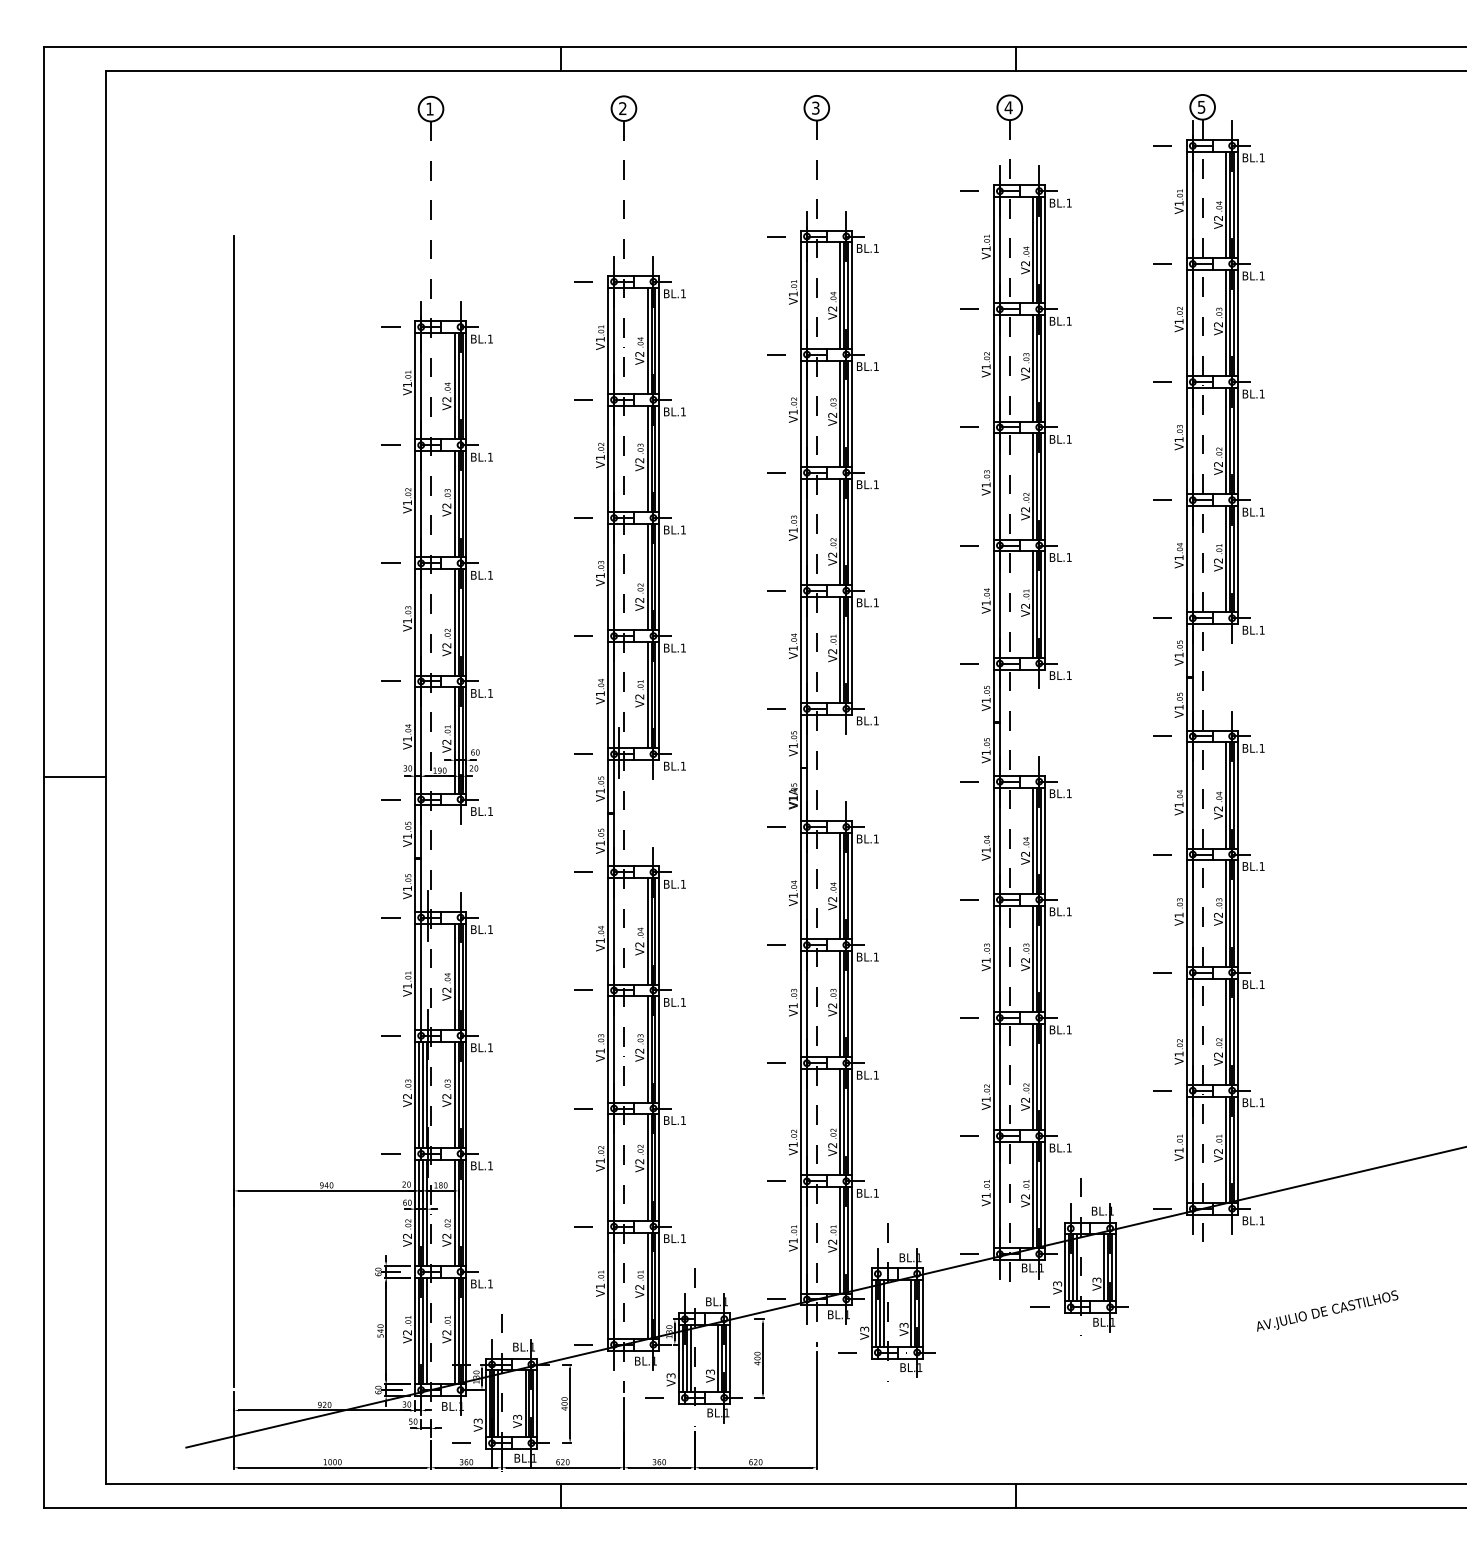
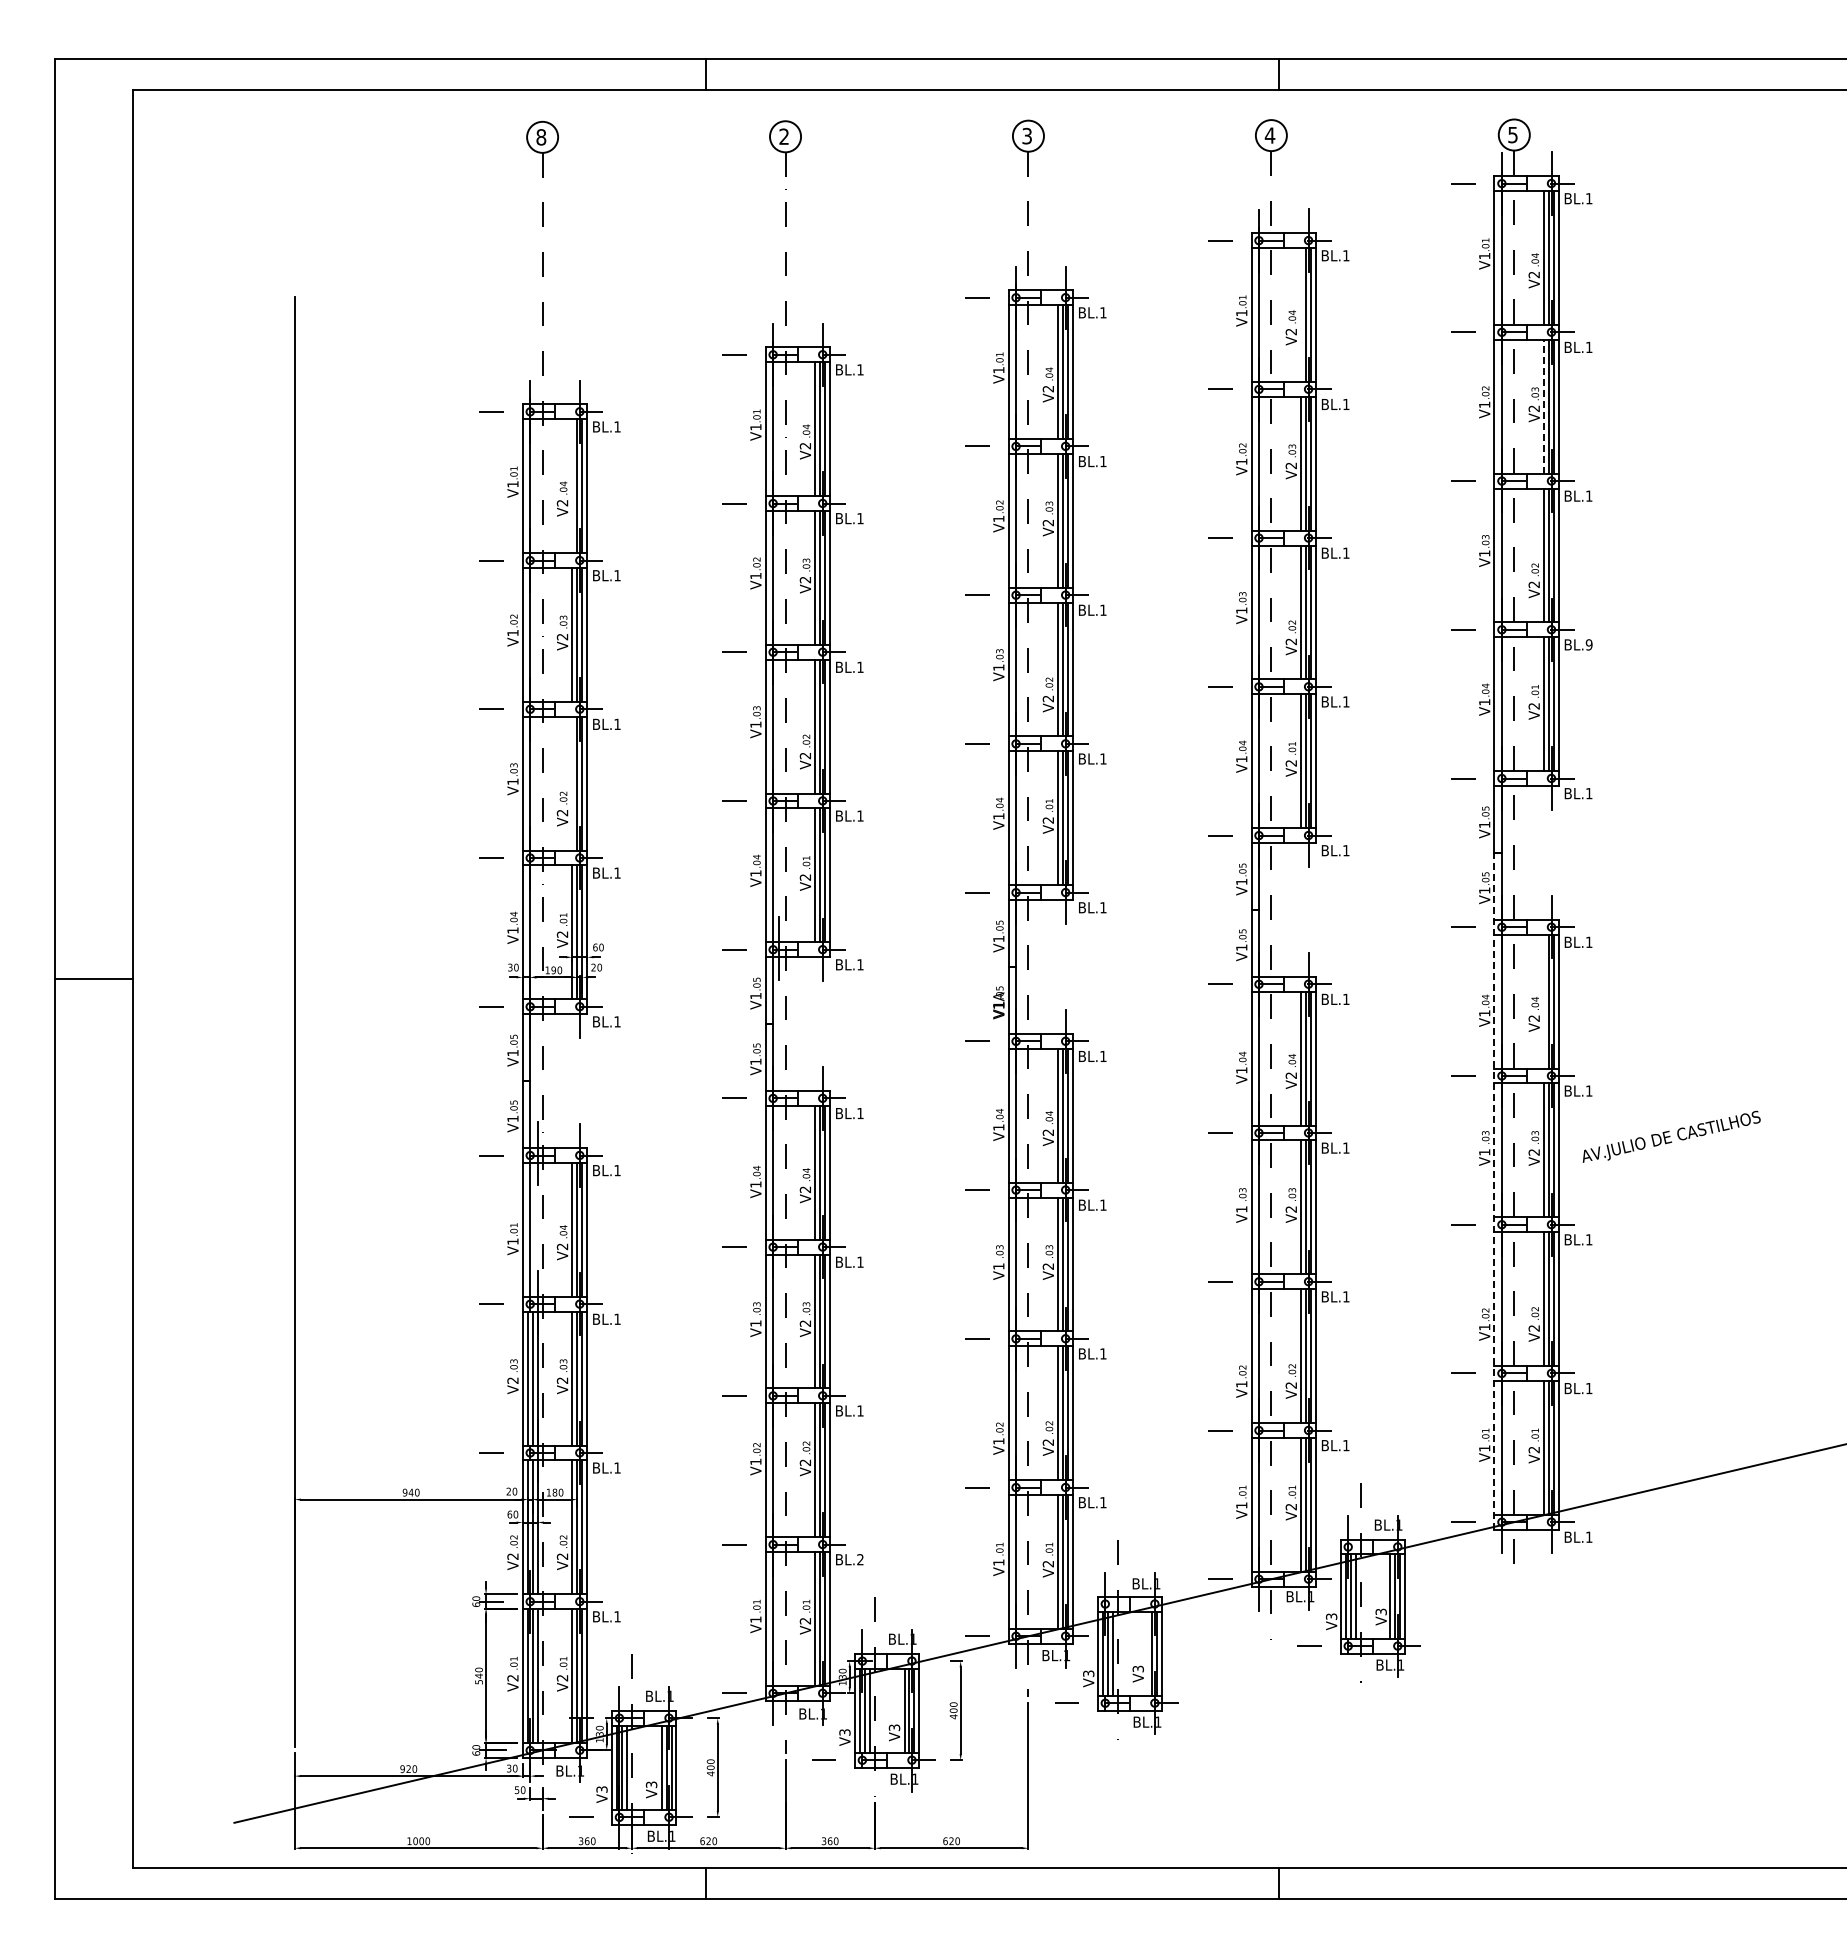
text: (430, 109) -> (541, 137), 1 -> 8
line: (1033, 249) -> (1301, 314), removed
line: (1226, 322) -> (1544, 406), solid -> dashed
line: (454, 386) -> (572, 486), removed
text: (1261, 511) -> (1588, 644), BL.1 -> BL.9
line: (454, 622) -> (572, 783), removed
line: (1226, 795) -> (1544, 1001), removed
line: (1186, 945) -> (1494, 1190), solid -> dashed
text: (683, 1238) -> (860, 1559), BL.1 -> BL.2
text: (1327, 1310) -> (1671, 1136), moved
line: (911, 1313) -> (1147, 1653), removed

